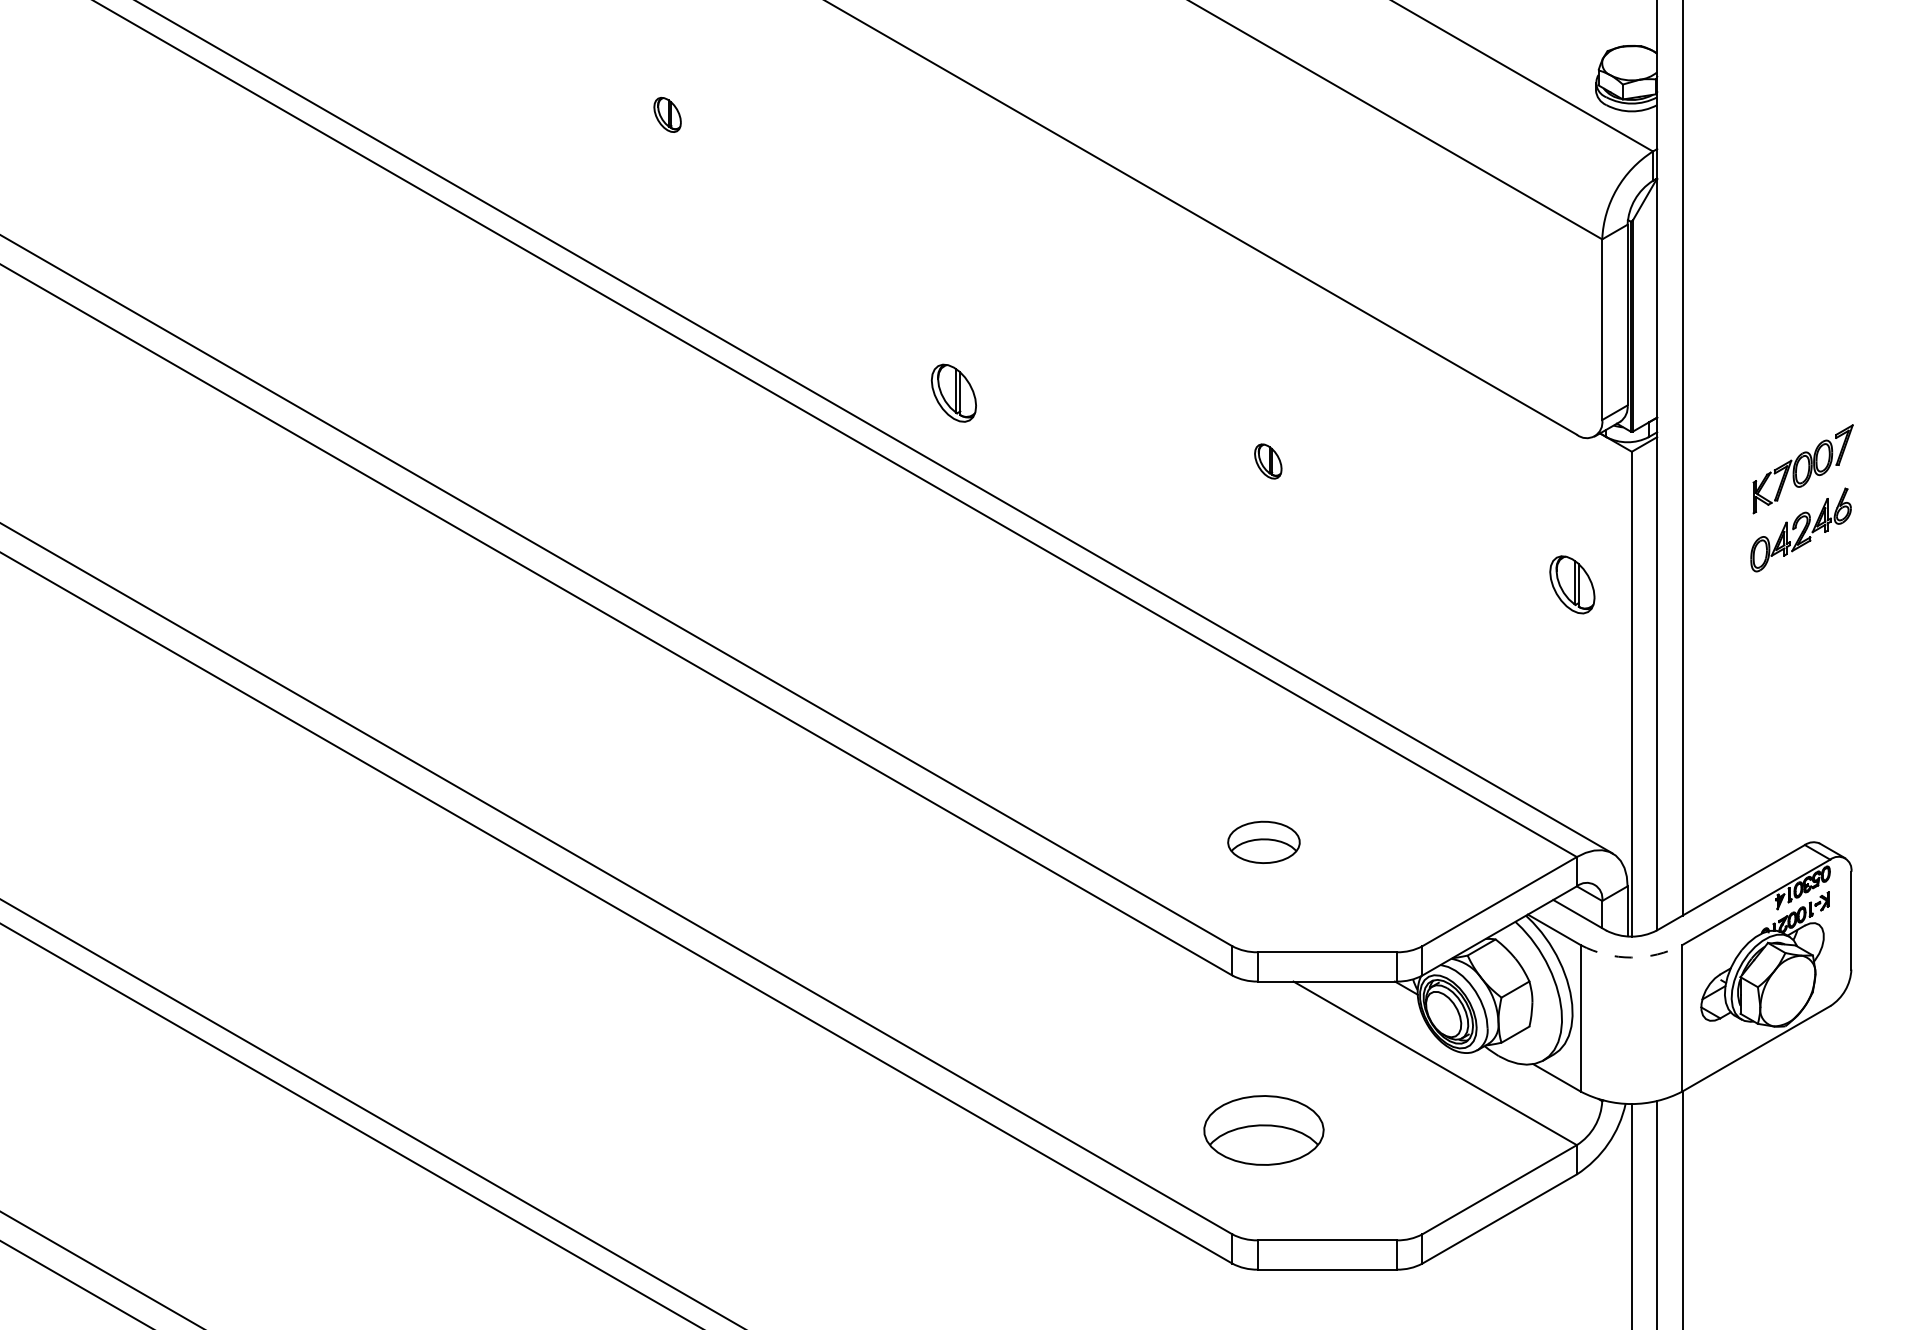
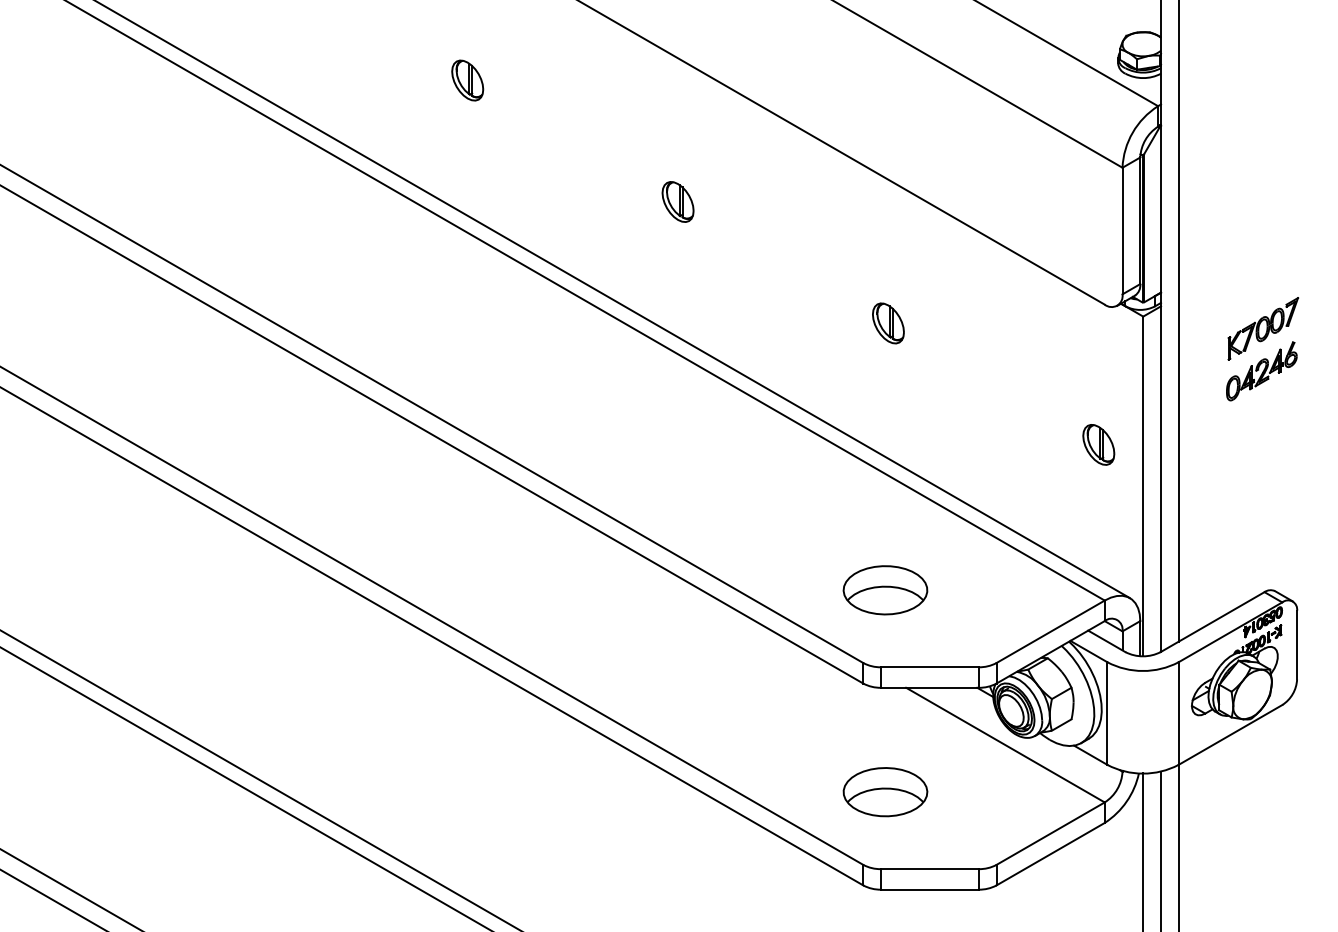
part: (667, 114) -> (467, 80), size x1.67
part: (953, 392) -> (677, 201), moved
part: (1268, 461) -> (888, 323), size x1.67
part: (1572, 584) -> (1098, 444), moved
part: (1263, 842) -> (885, 590), size x1.67
arc: (1631, 957) -> (1143, 670), dashed -> solid

